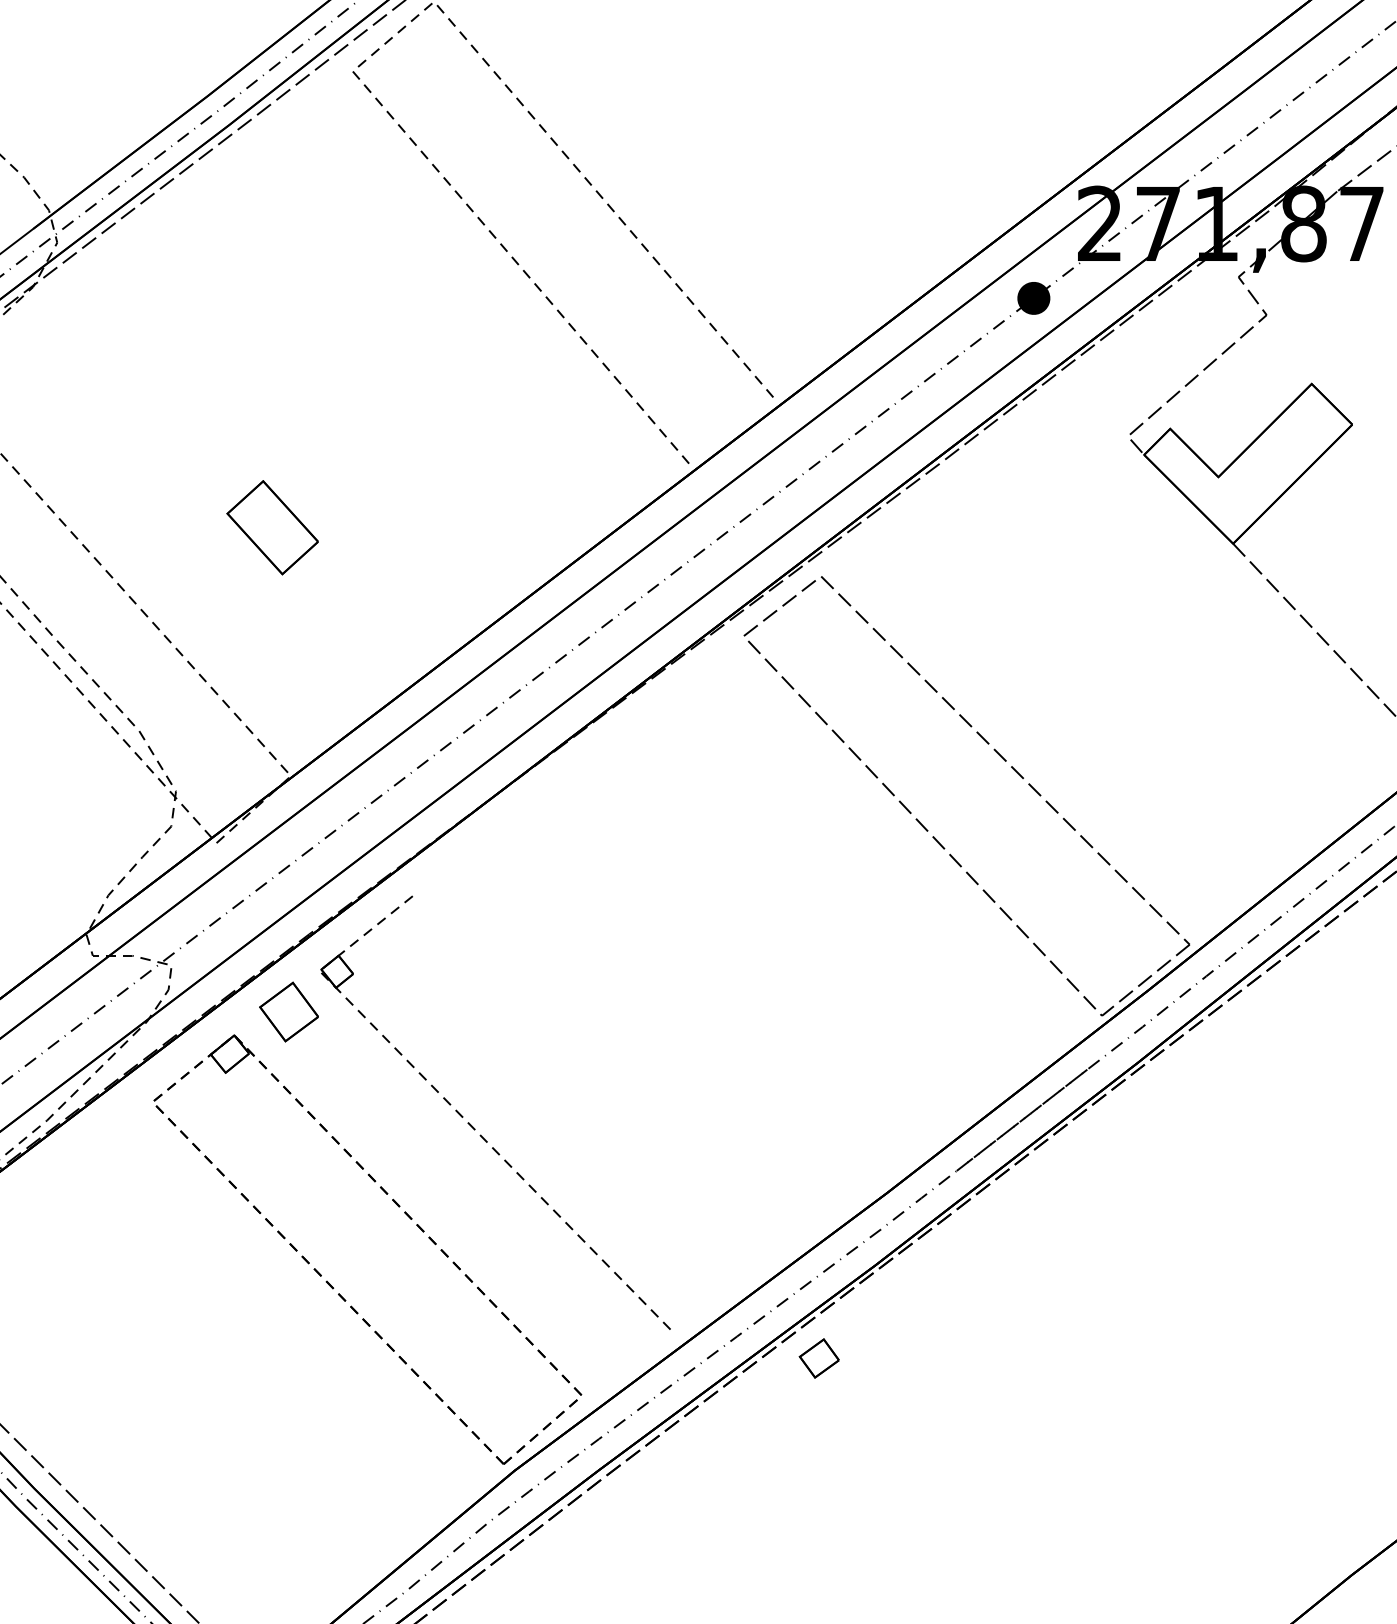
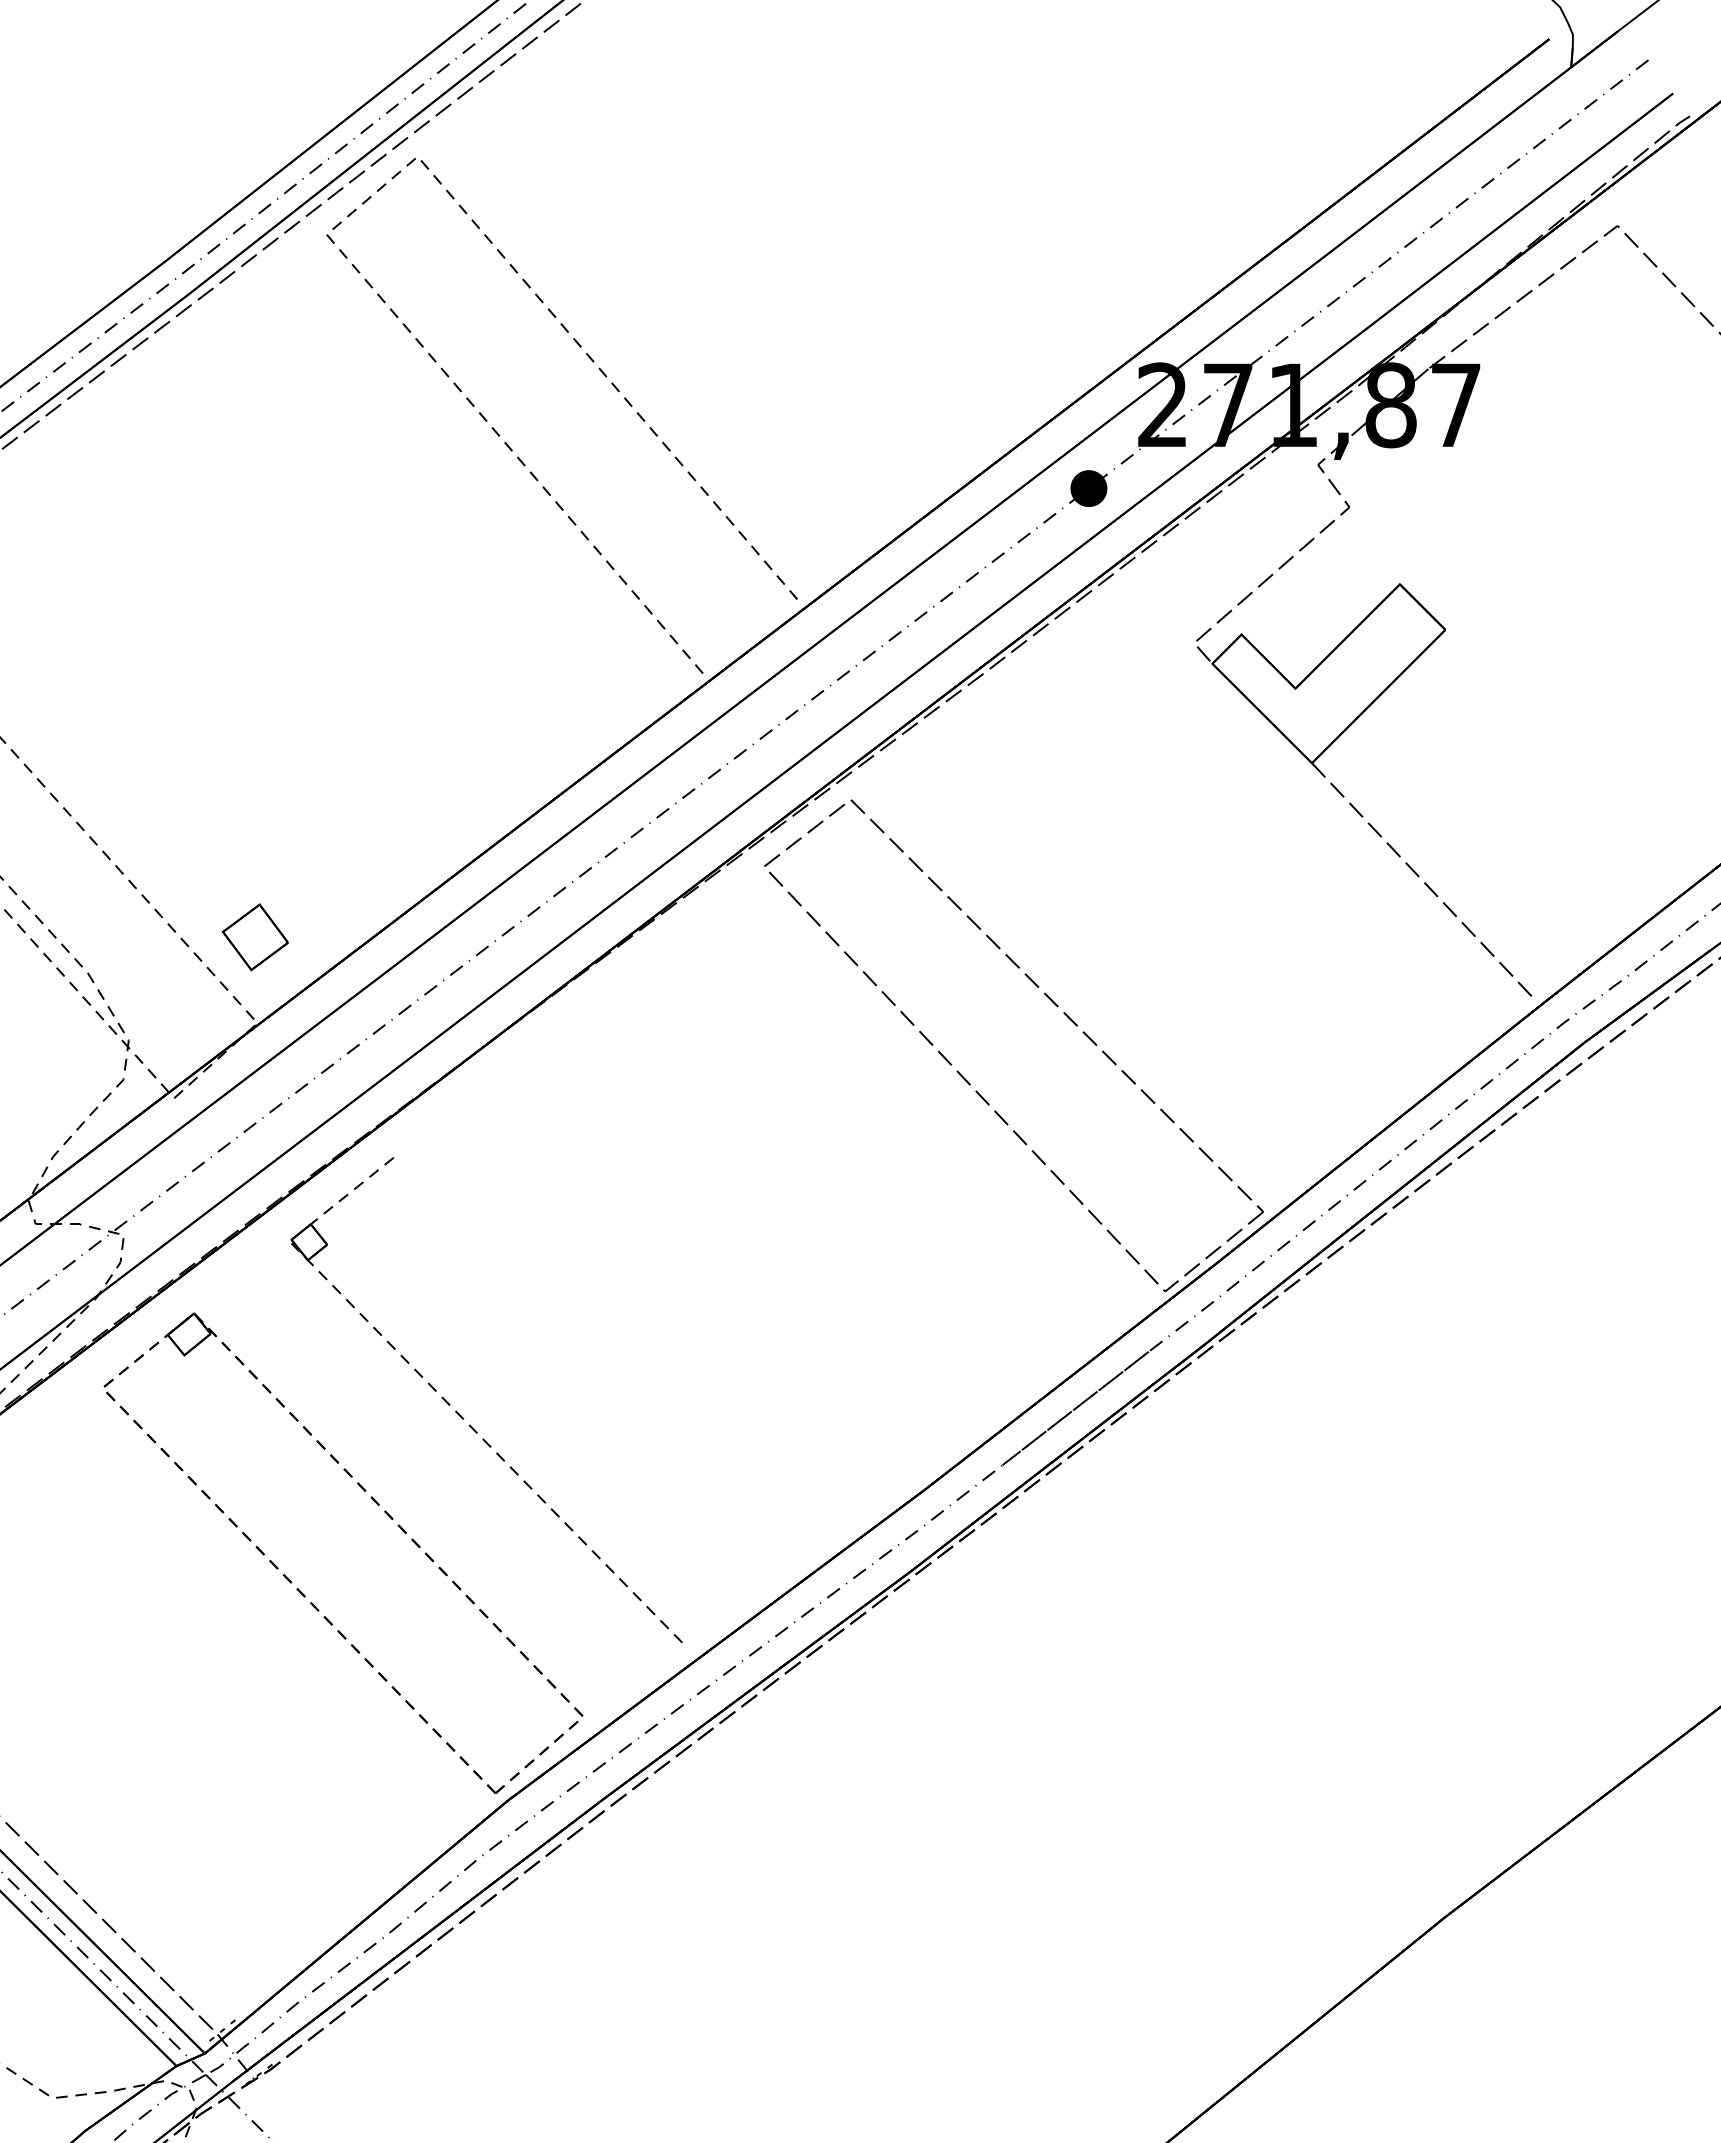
part: (272, 527) -> (236, 745), removed
part: (288, 1012) -> (254, 937), moved
part: (819, 1357) -> (848, 1674), removed

